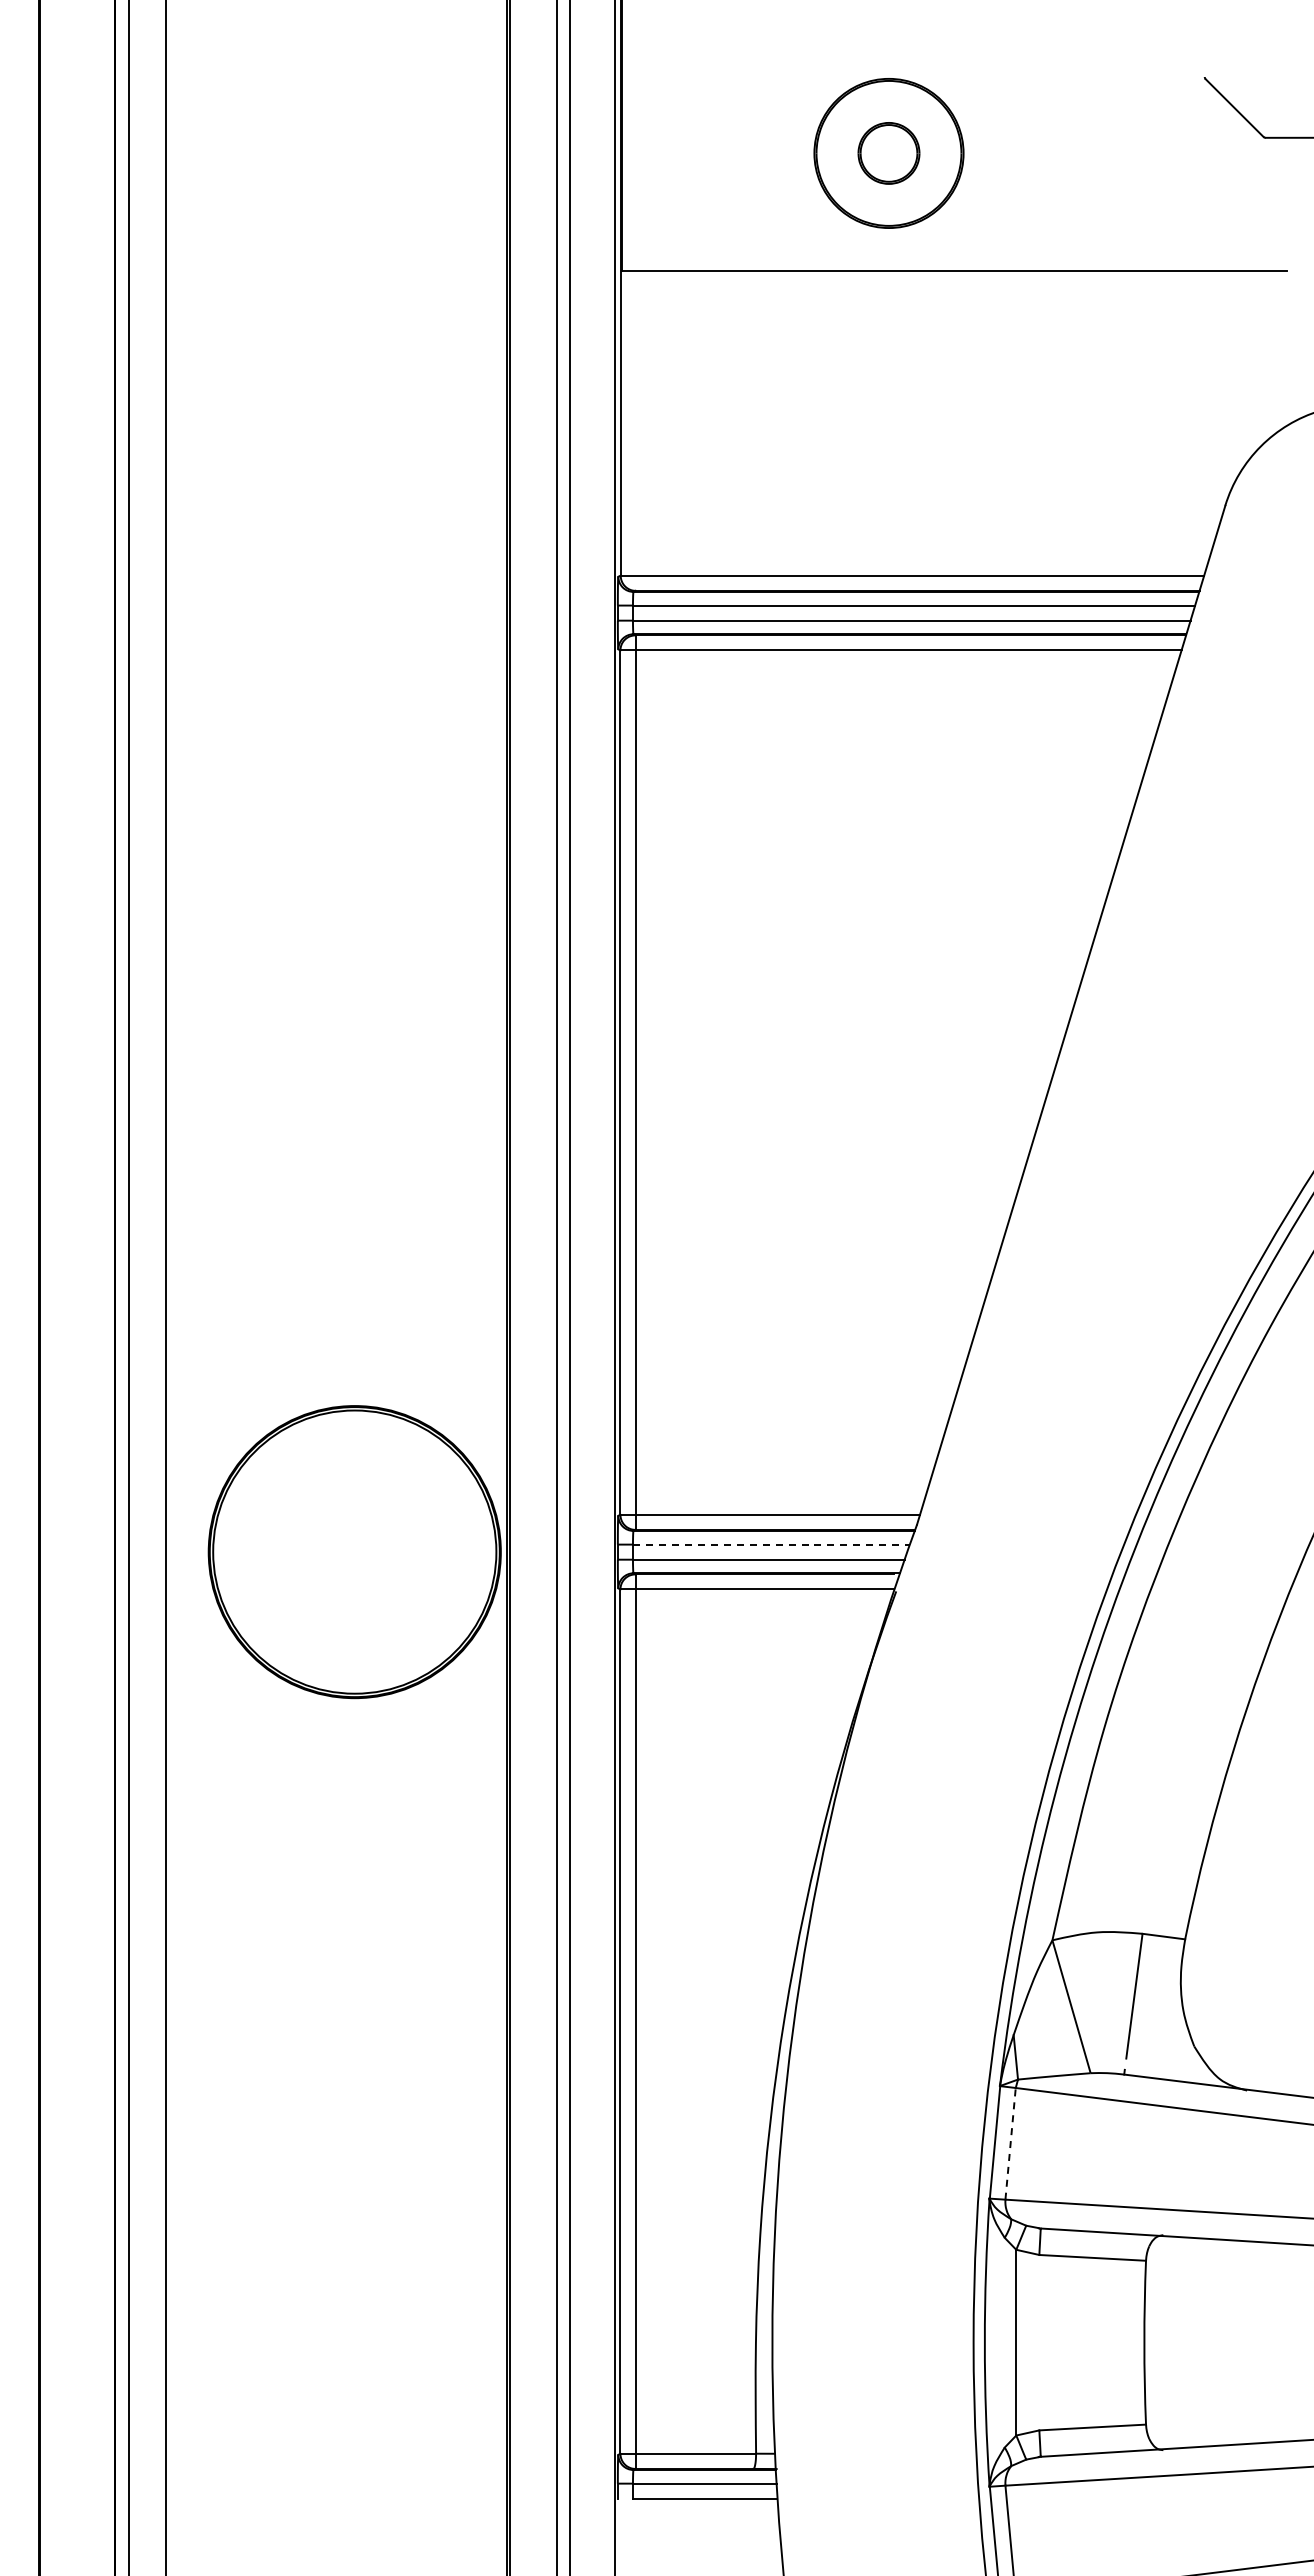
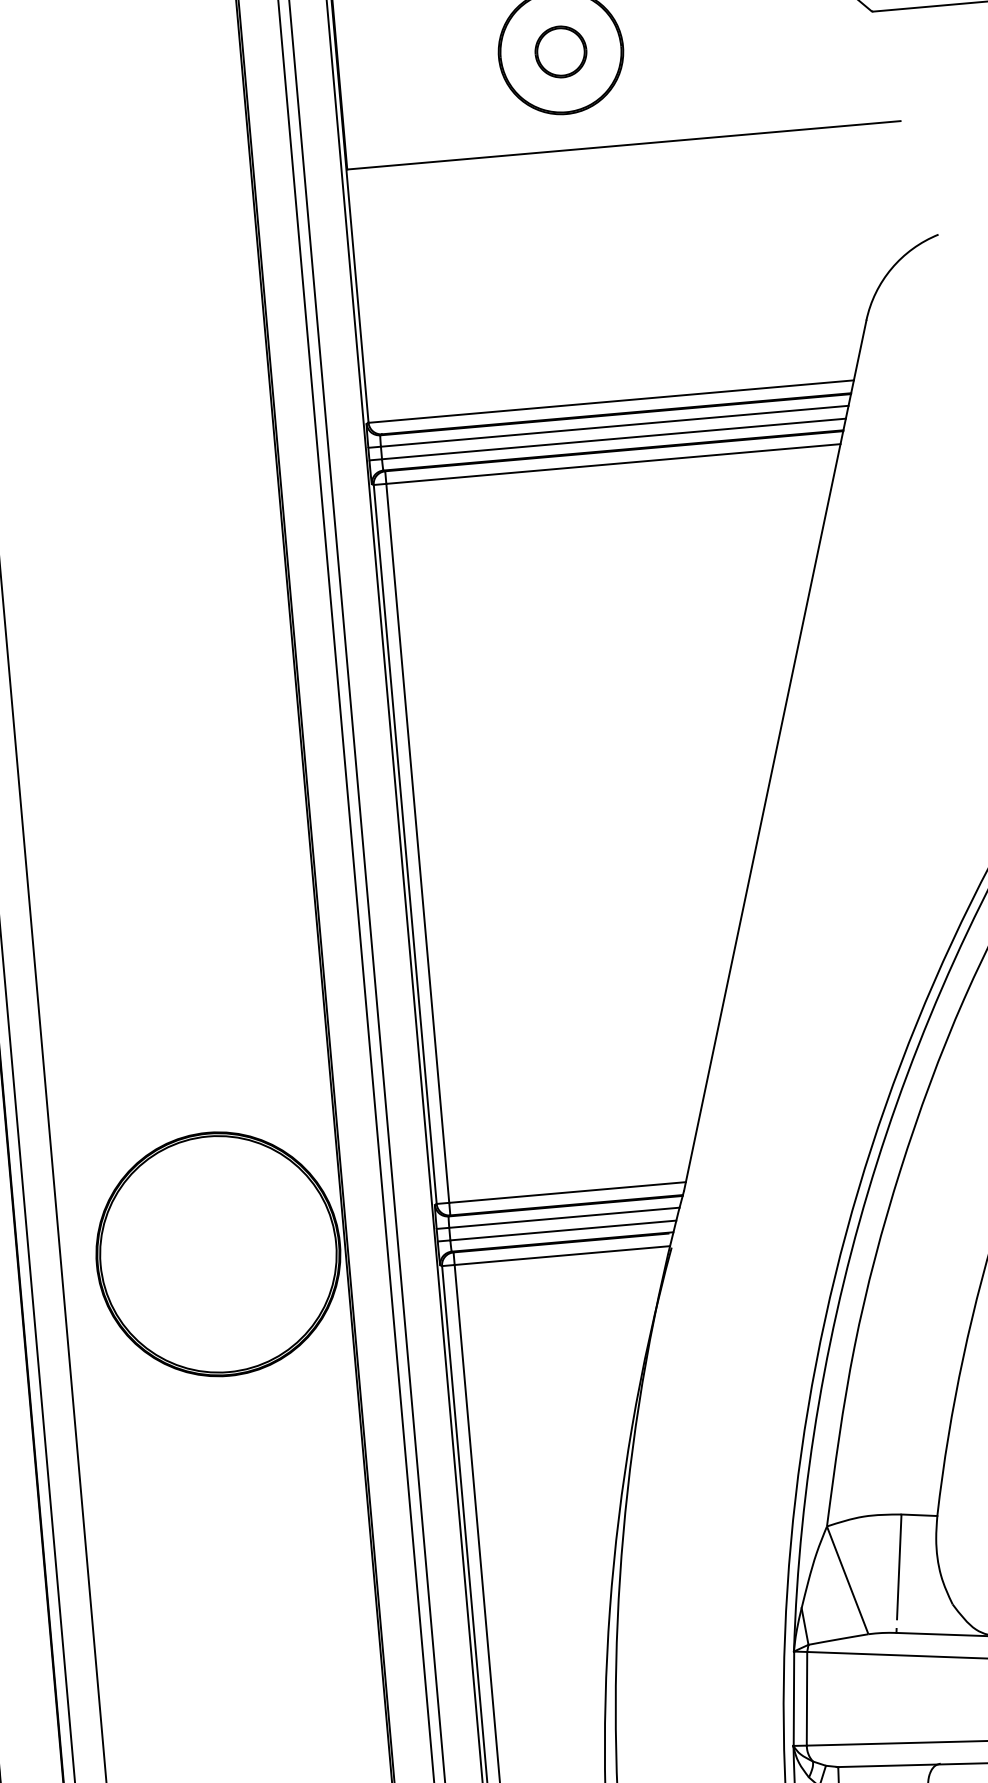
line: (771, 1544) -> (564, 1217), dashed -> solid
line: (1010, 2143) -> (806, 1698), dashed -> solid

